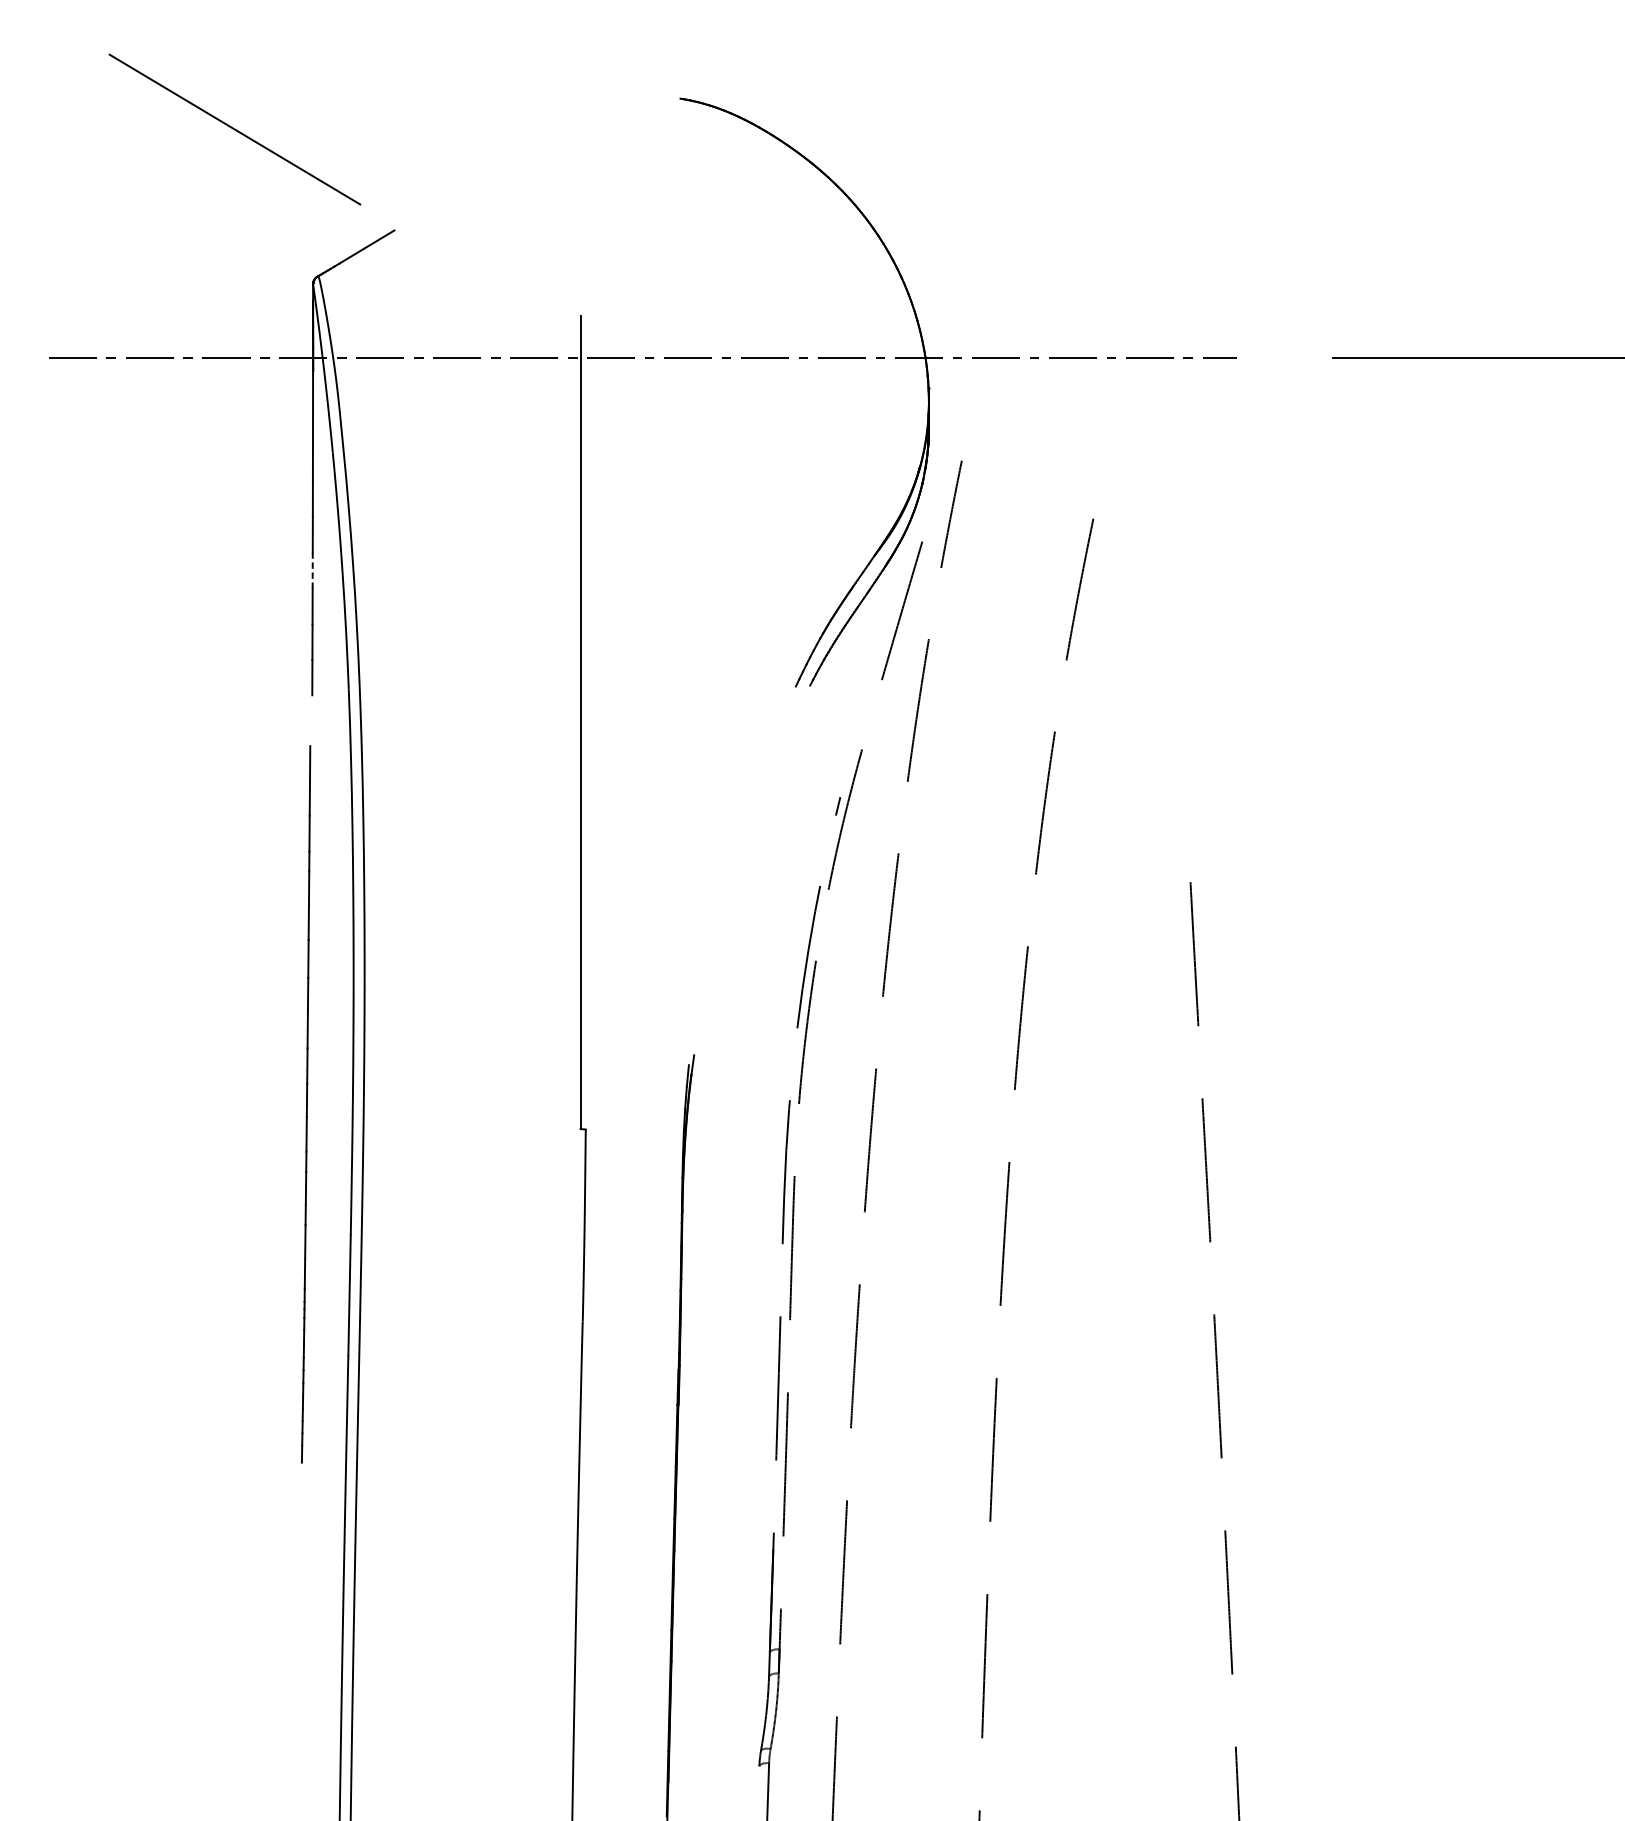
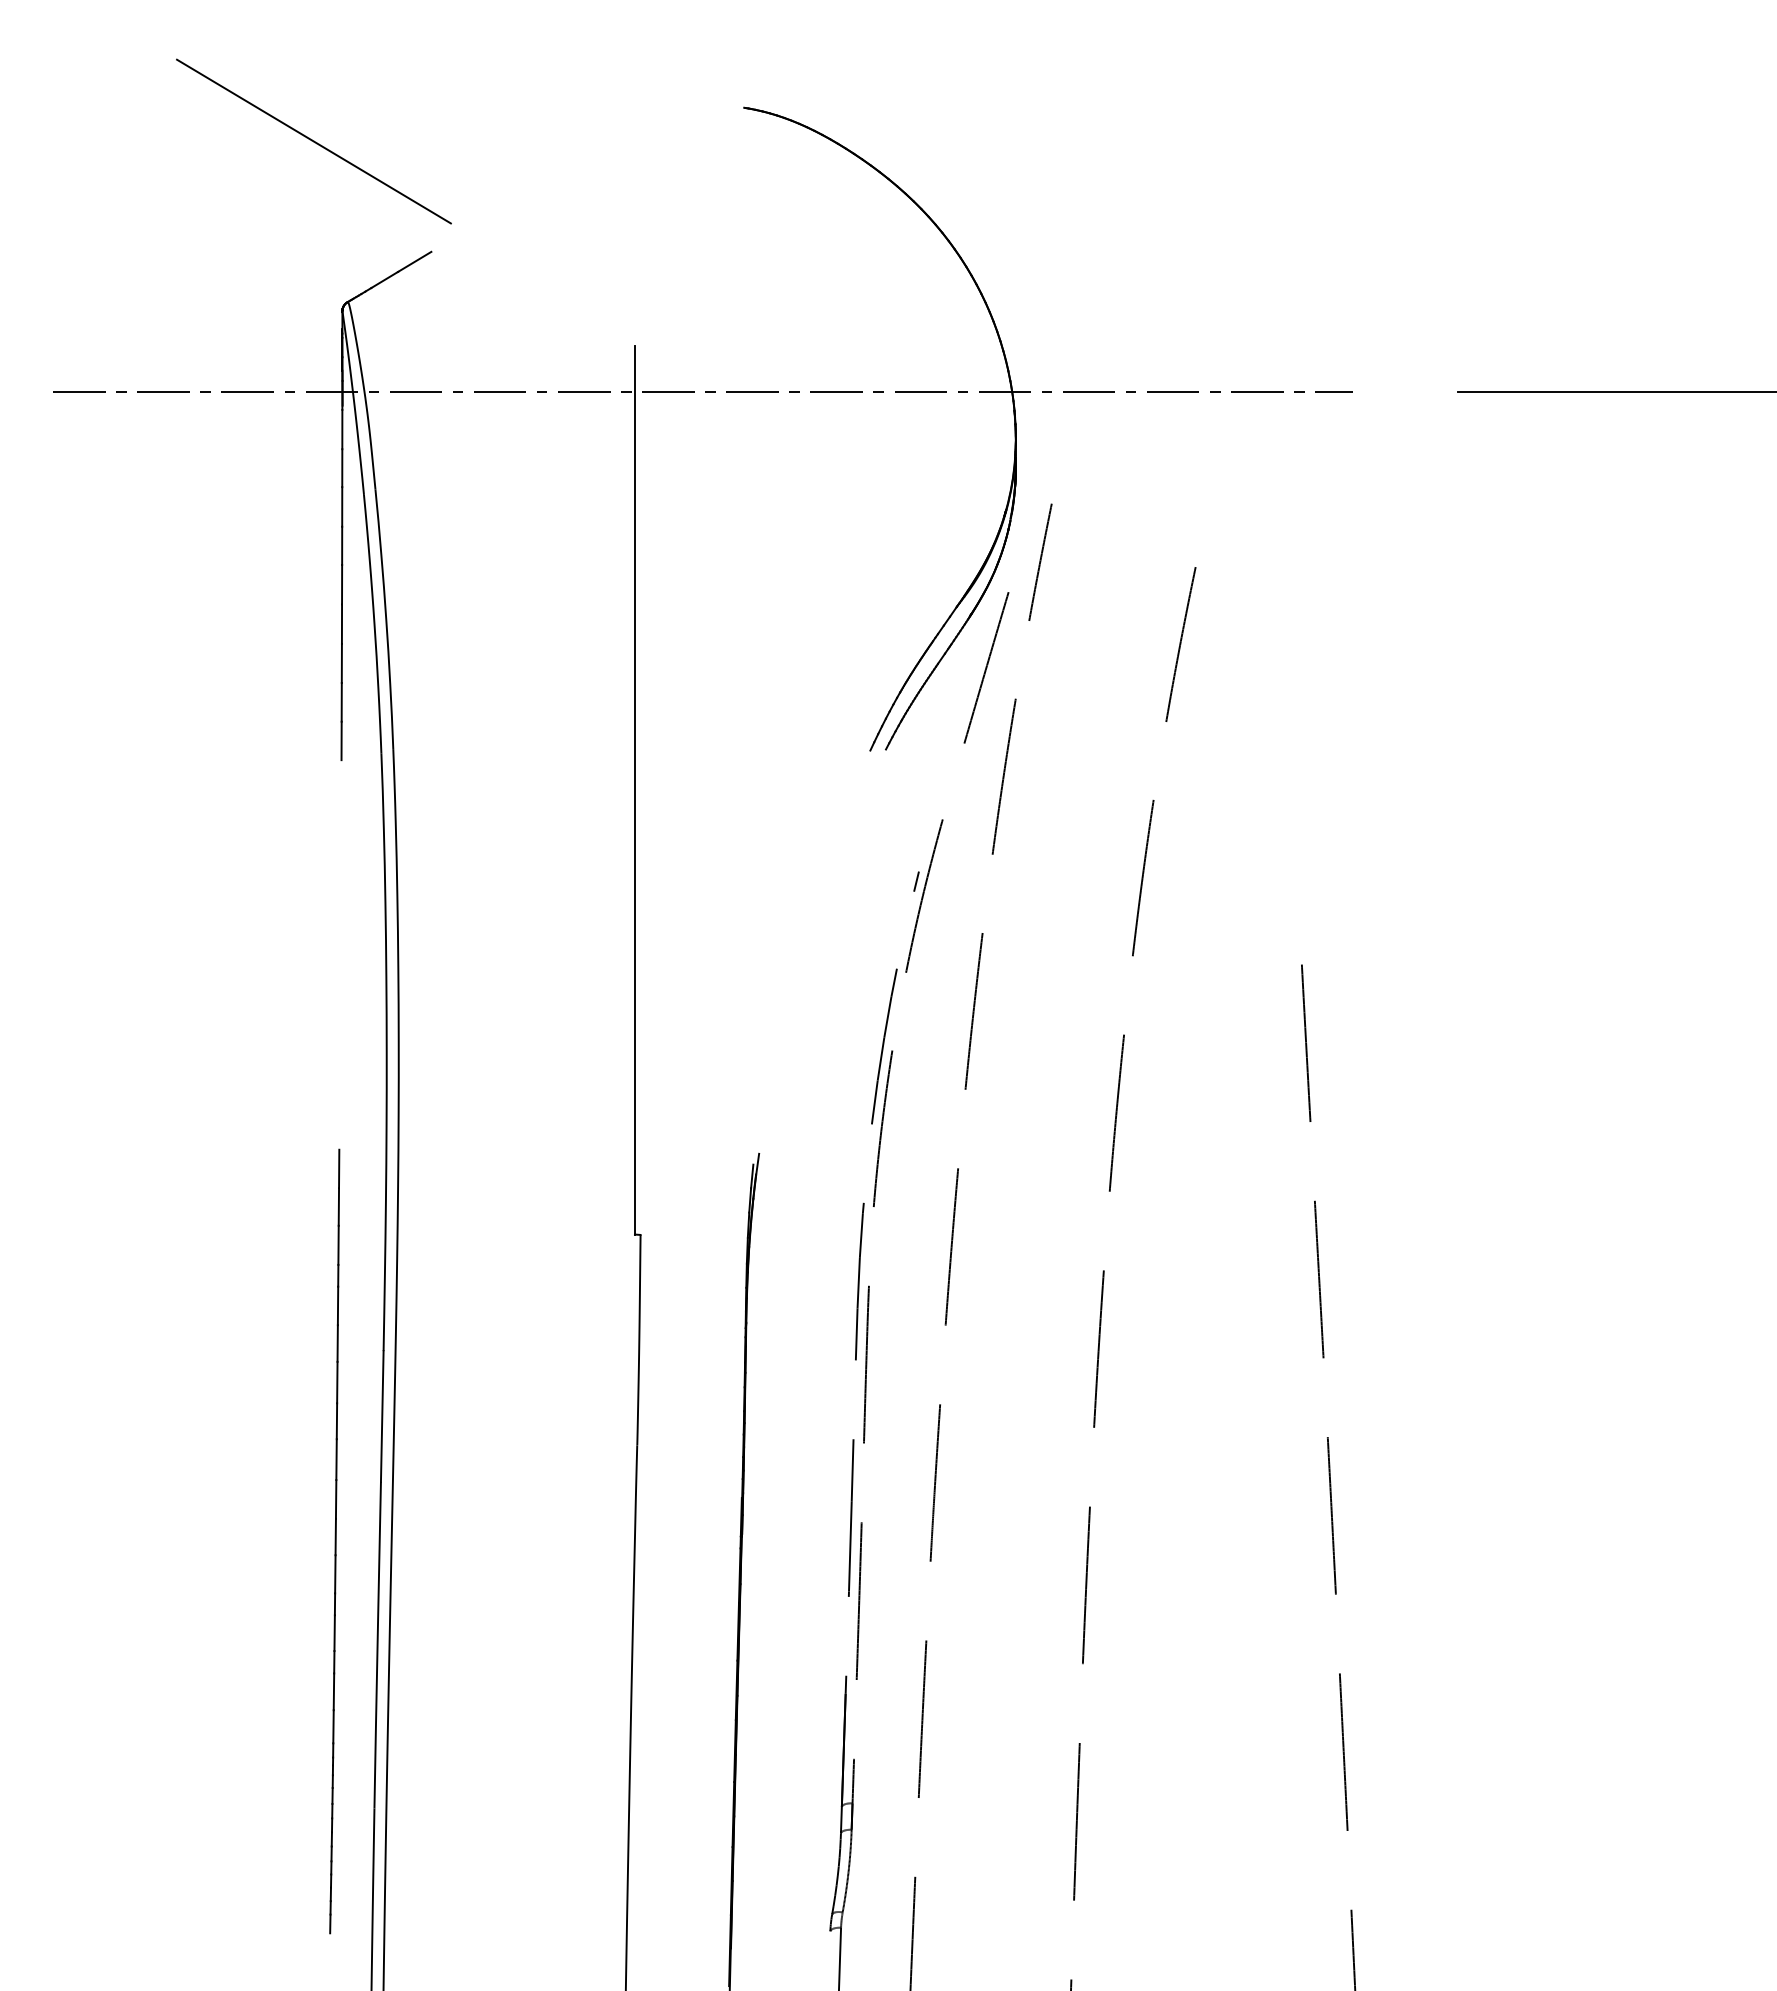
line: (234, 129) -> (313, 141), moved
line: (312, 571) -> (341, 624), dashed -> solid
part: (305, 1104) -> (334, 1541), moved

